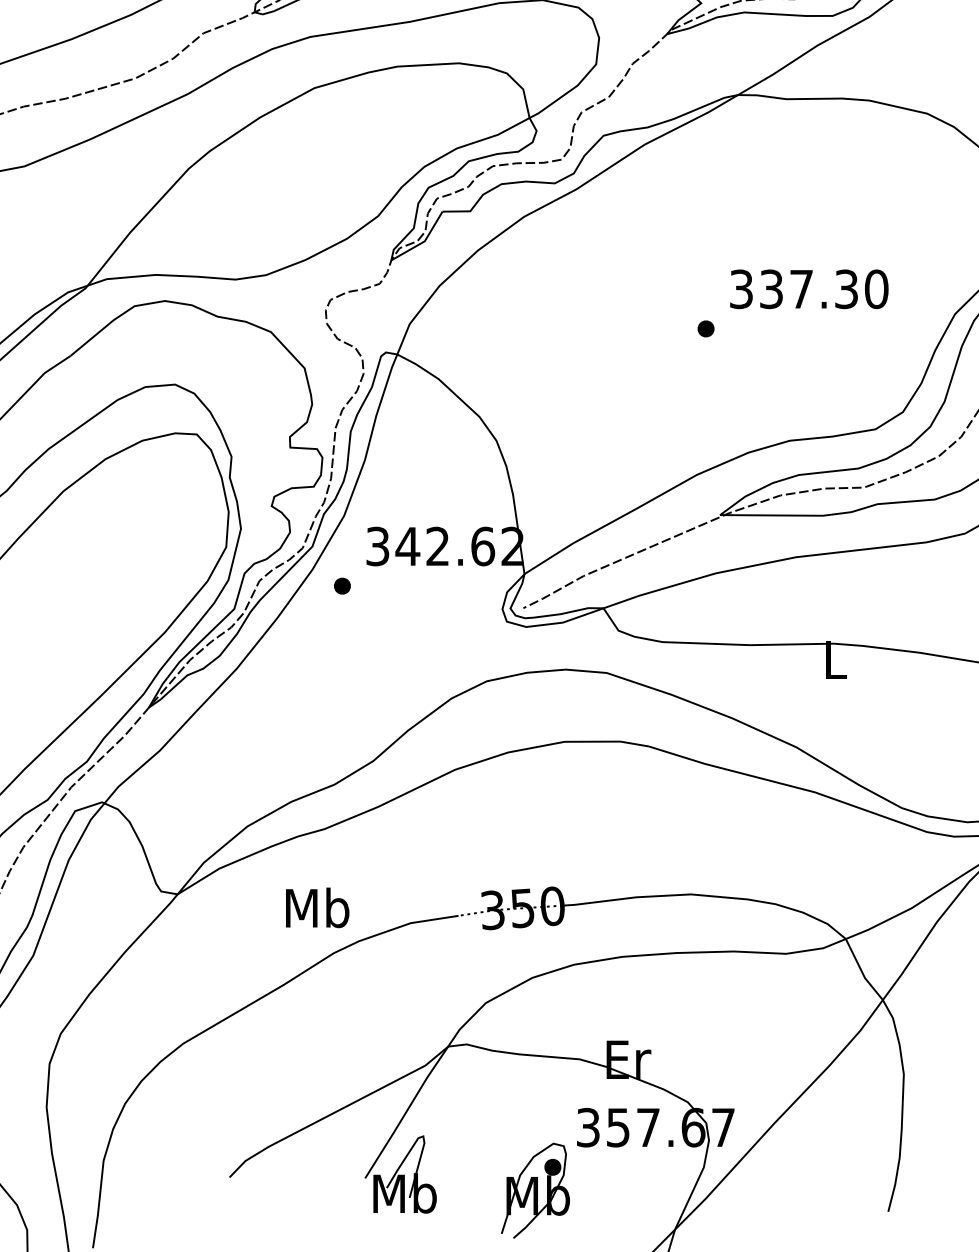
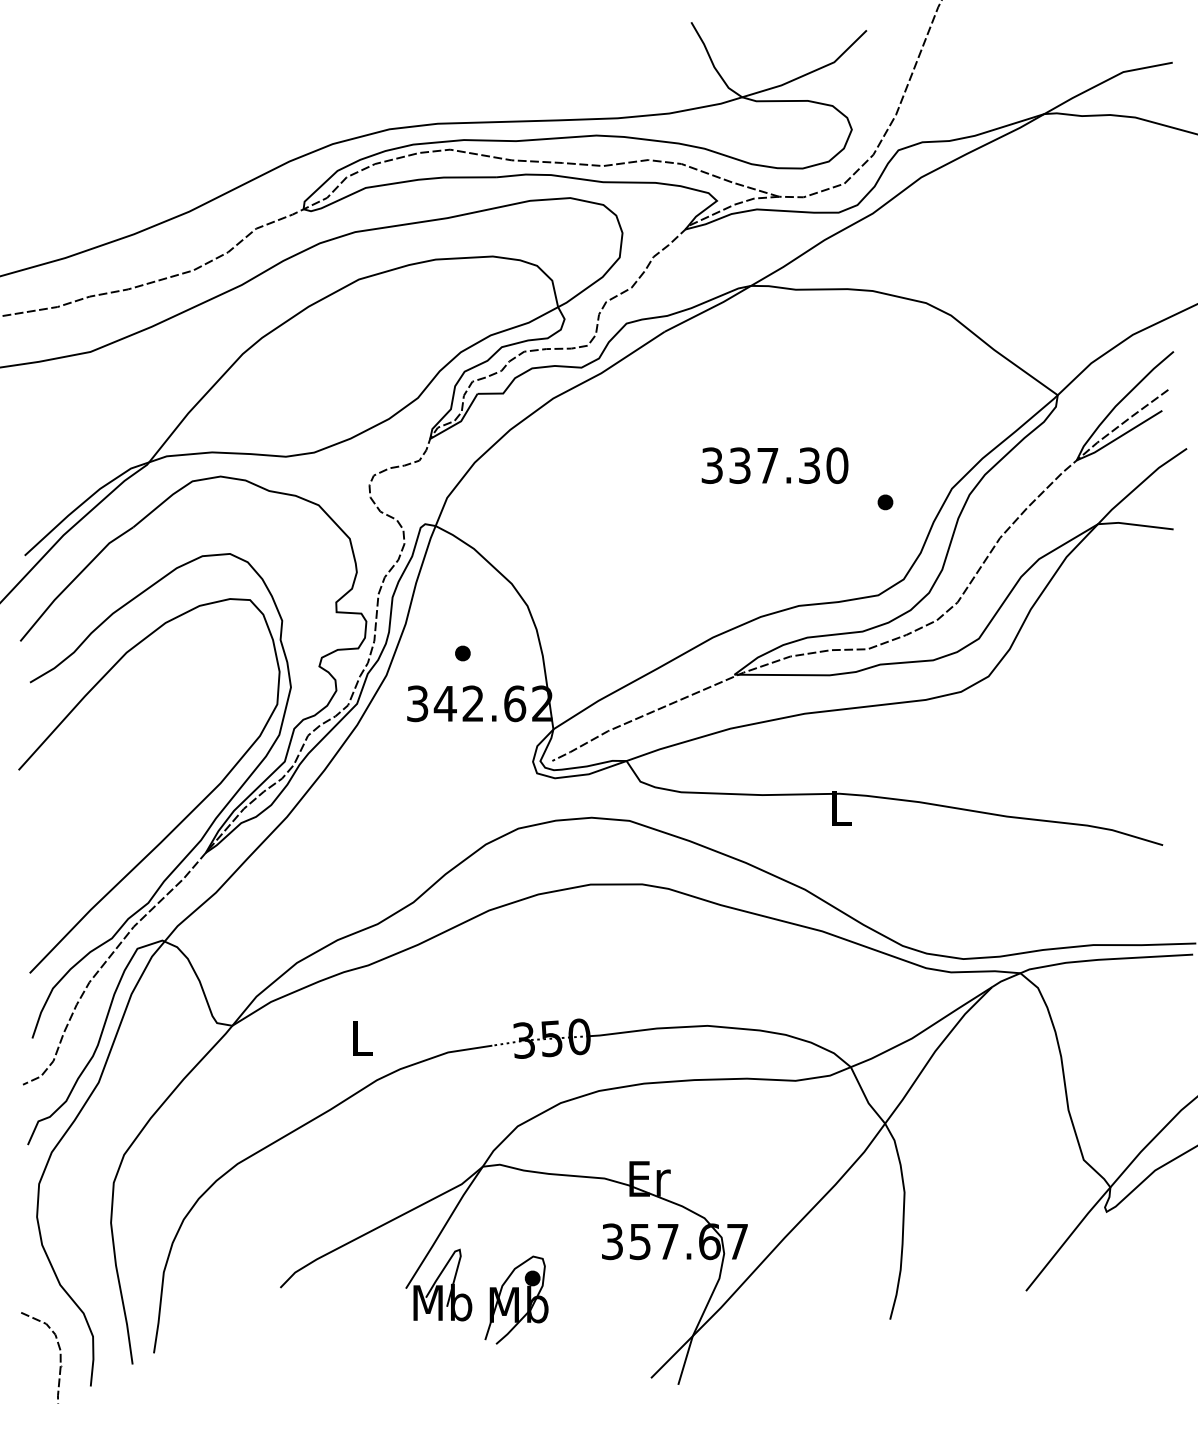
text: (808, 289) -> (774, 465), moved
part: (706, 329) -> (885, 502), moved
part: (342, 586) -> (462, 653), moved
text: (317, 908) -> (361, 1038), Mb -> L
part: (535, 1190) -> (516, 1299), moved

